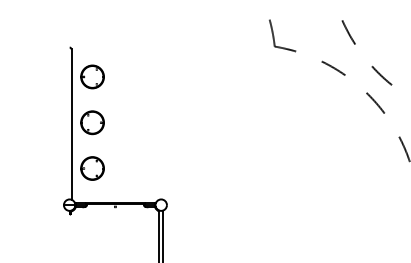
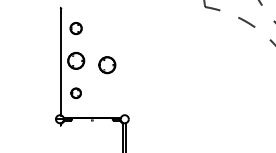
part: (92, 76) -> (76, 28), size x0.7
part: (136, 128) -> (107, 64), added
part: (92, 168) -> (76, 93), size x0.6

